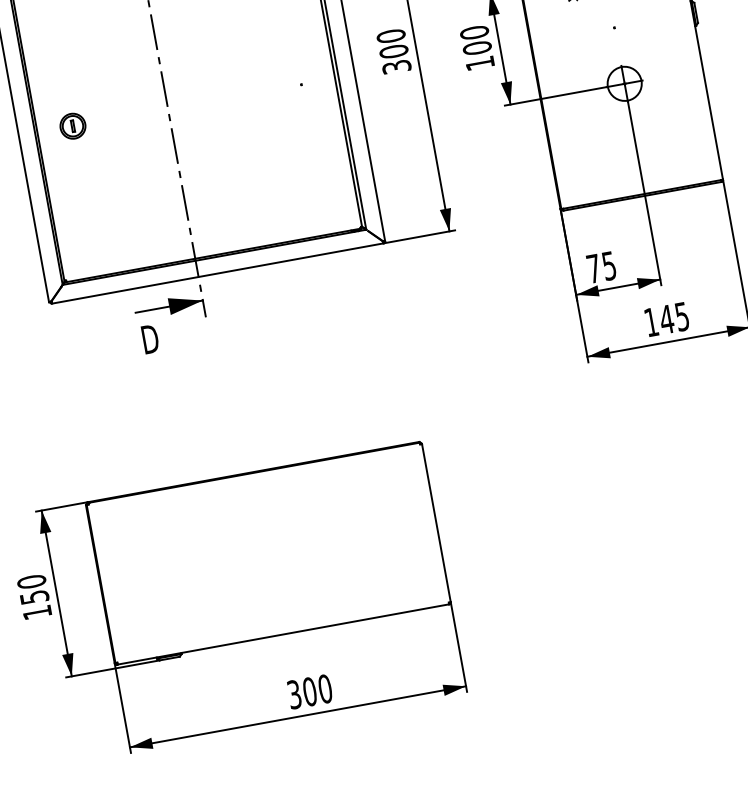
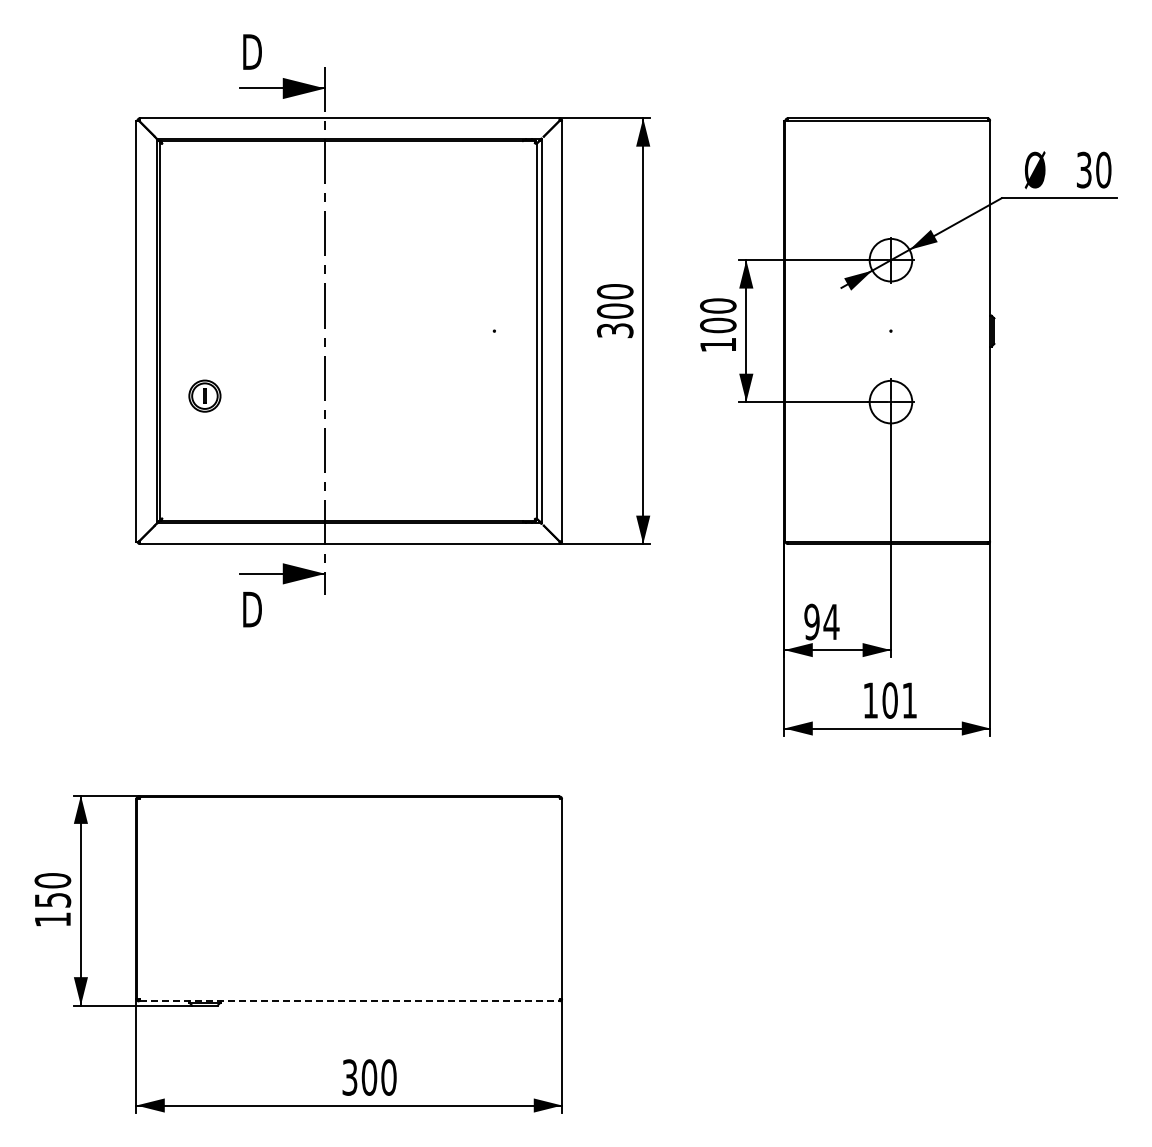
part: (72, 125) -> (204, 395), moved
text: (601, 266) -> (821, 621), 75 -> 94
text: (674, 318) -> (899, 700), 145 -> 101
line: (283, 634) -> (349, 1001), solid -> dashed

